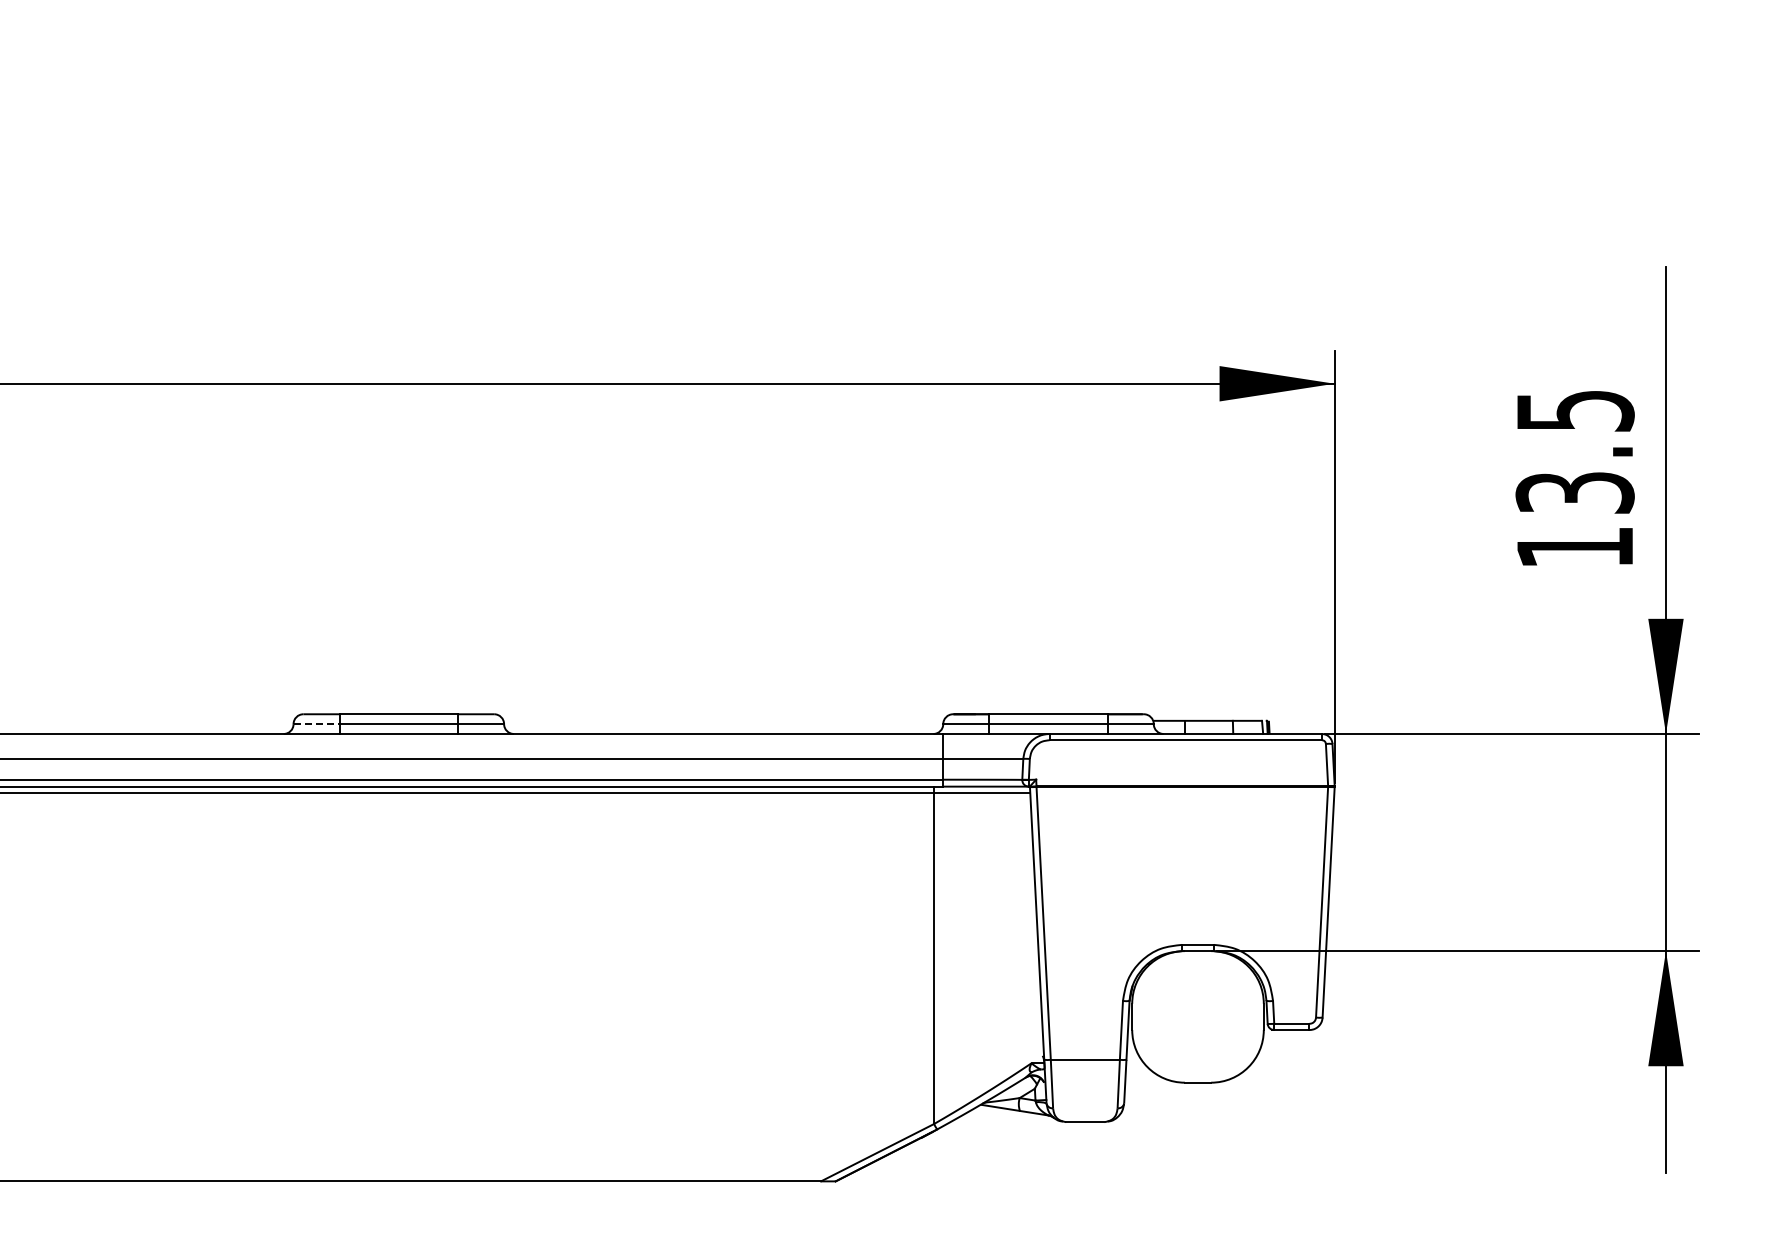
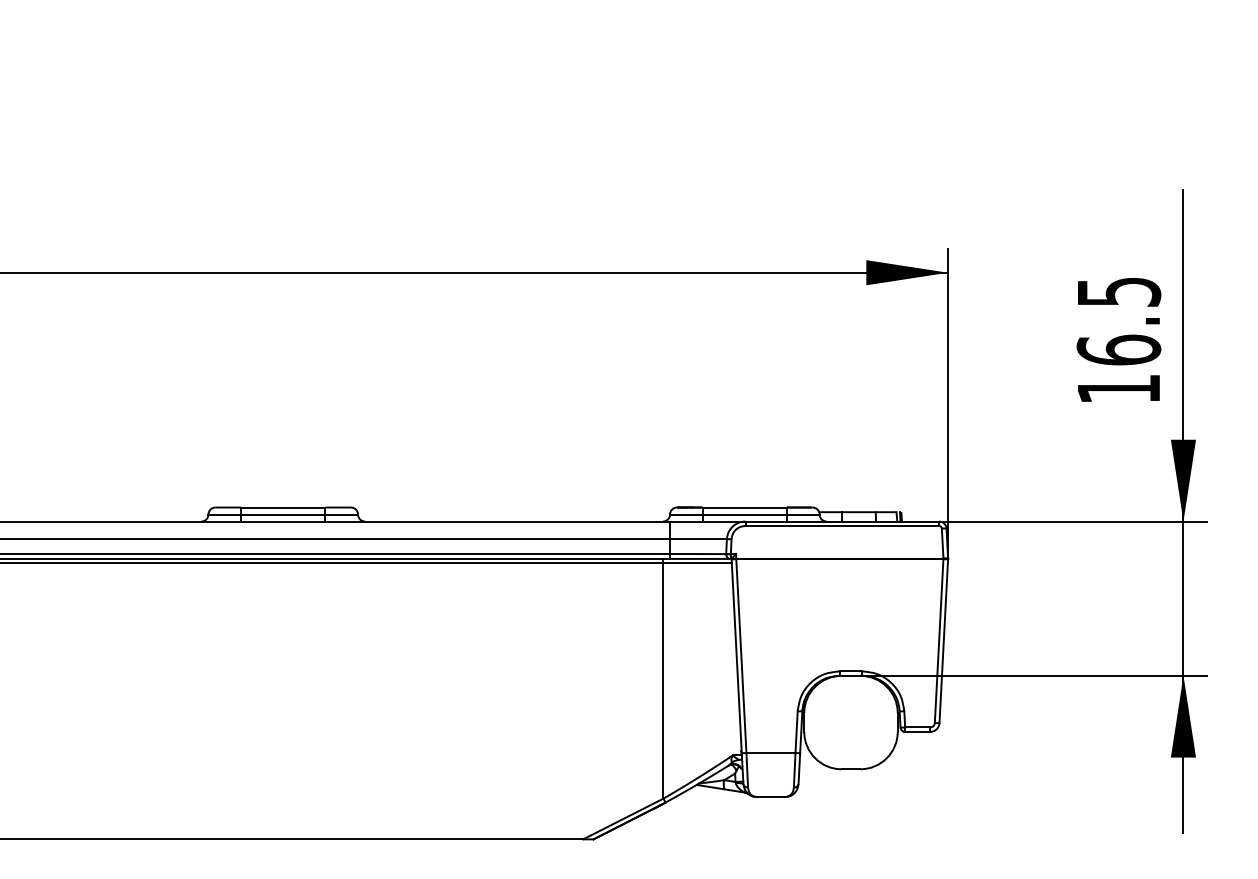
text: (1574, 492) -> (1118, 349), 13.5 -> 16.5
line: (317, 724) -> (225, 514), dashed -> solid

